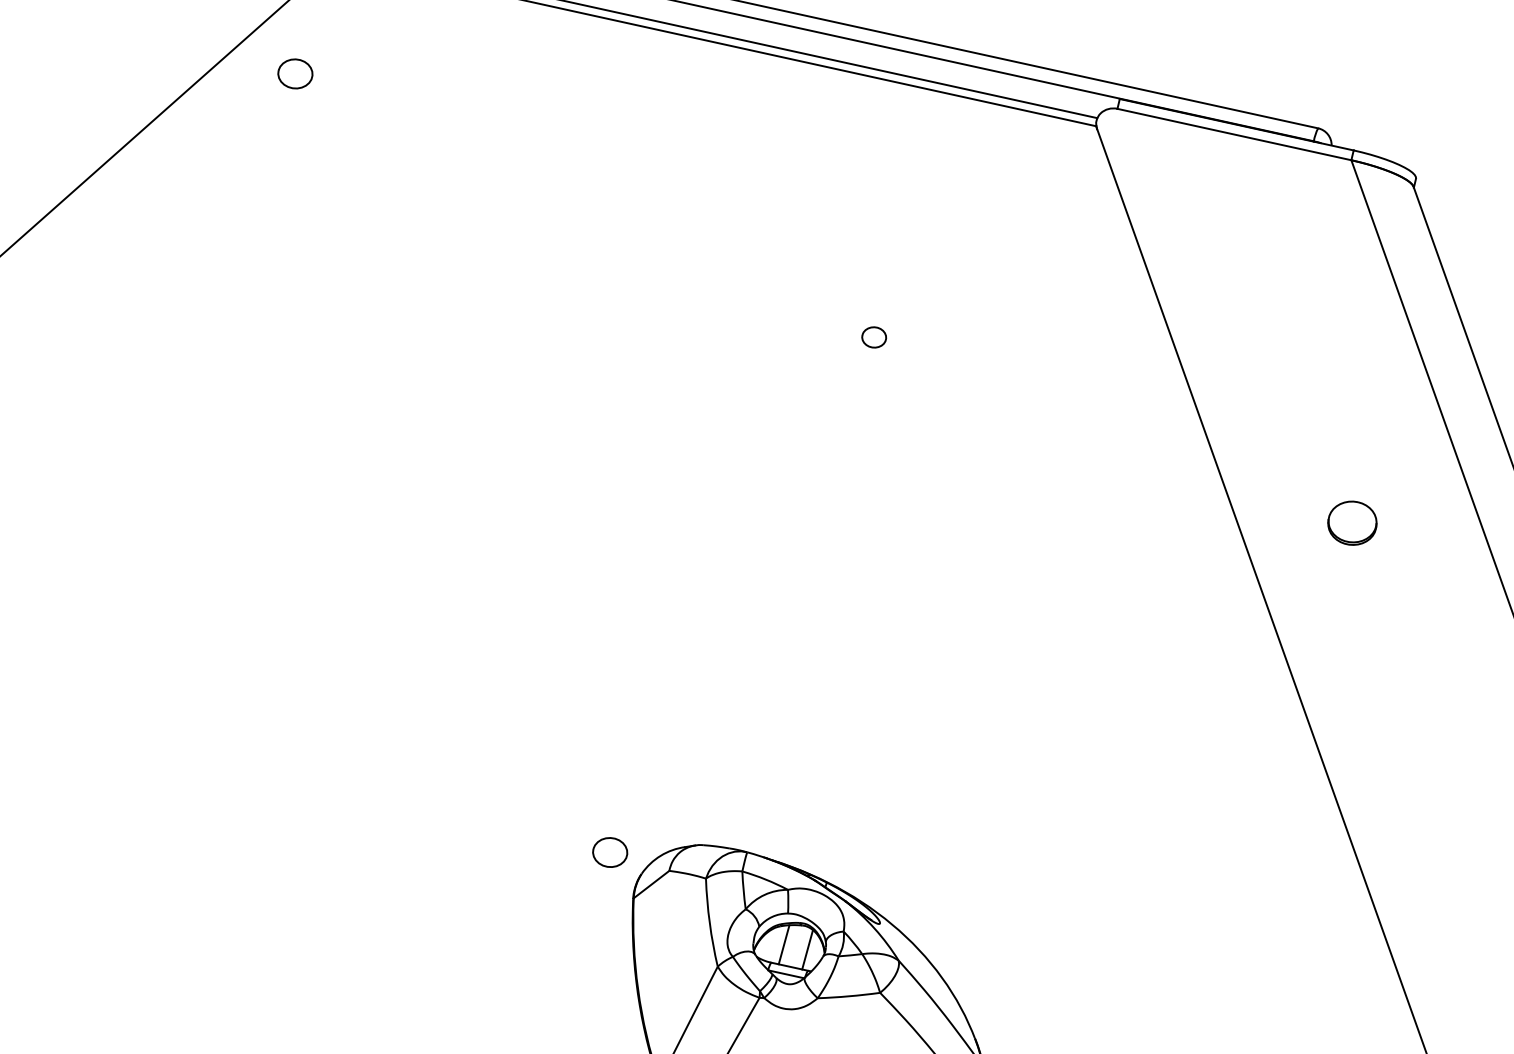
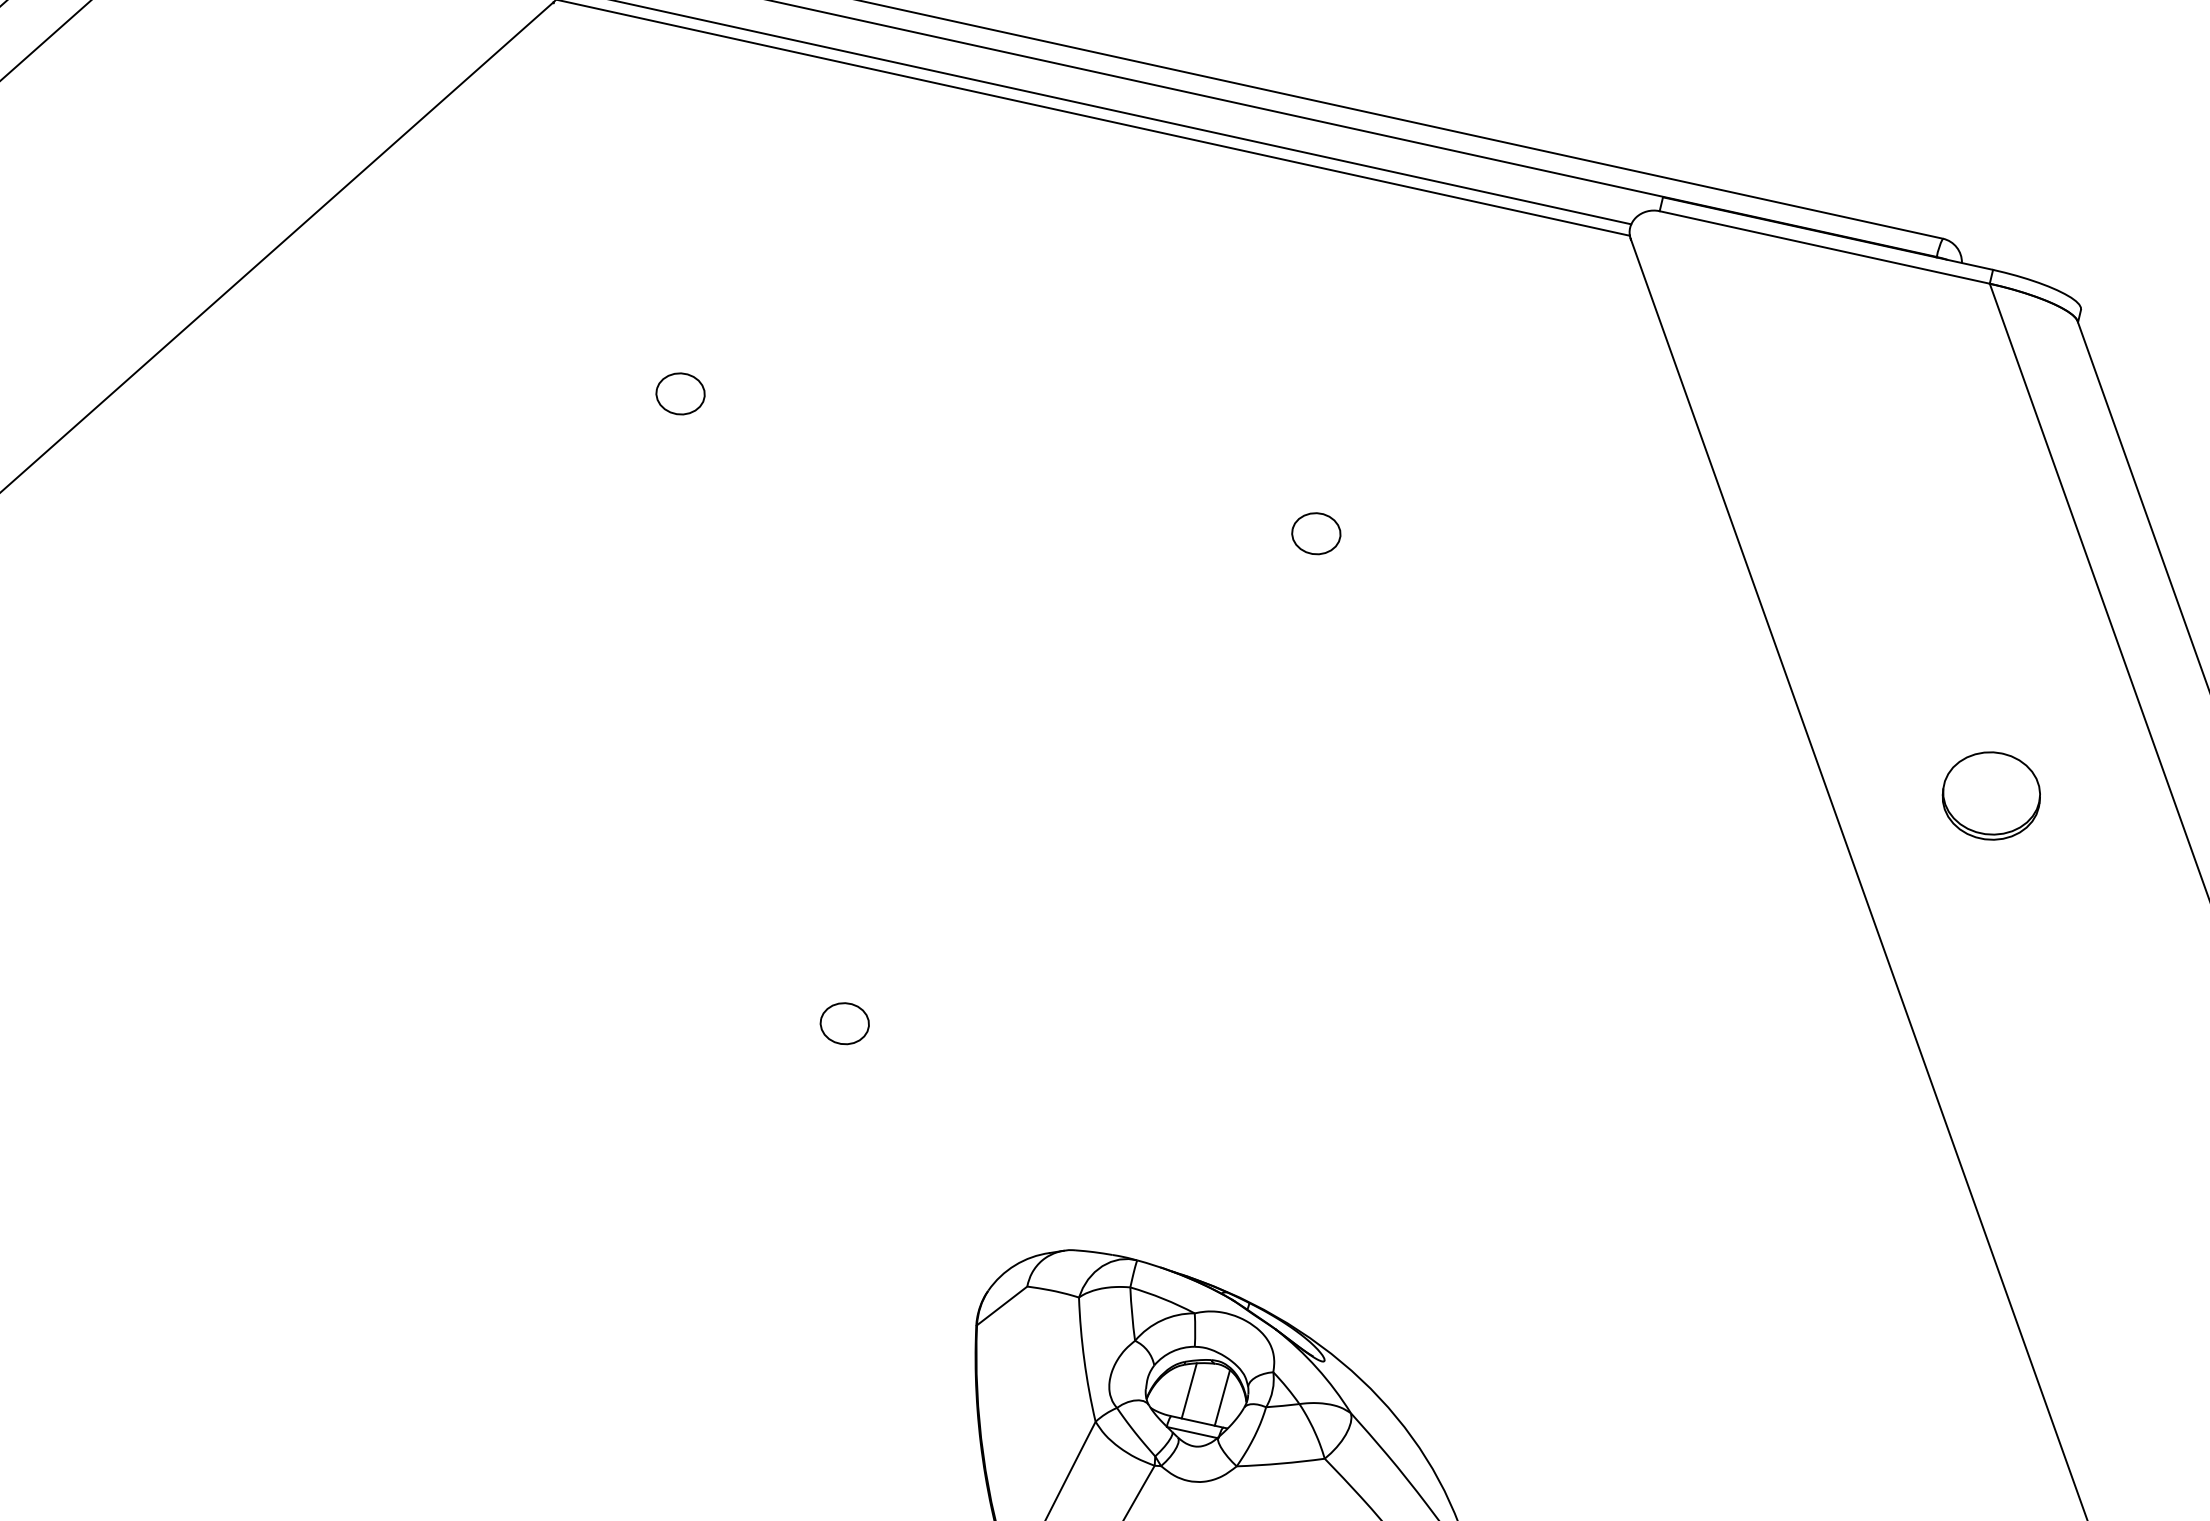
part: (295, 73) -> (680, 393), moved
part: (874, 337) -> (1316, 533), size x1.43
part: (1351, 522) -> (1990, 795), size x1.43
part: (609, 852) -> (844, 1023), moved

